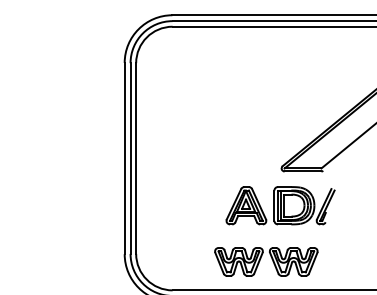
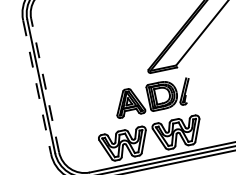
line: (124, 158) -> (36, 87), solid -> dashed
line: (136, 158) -> (45, 85), solid -> dashed
part: (266, 261) -> (151, 138), size x1.4

